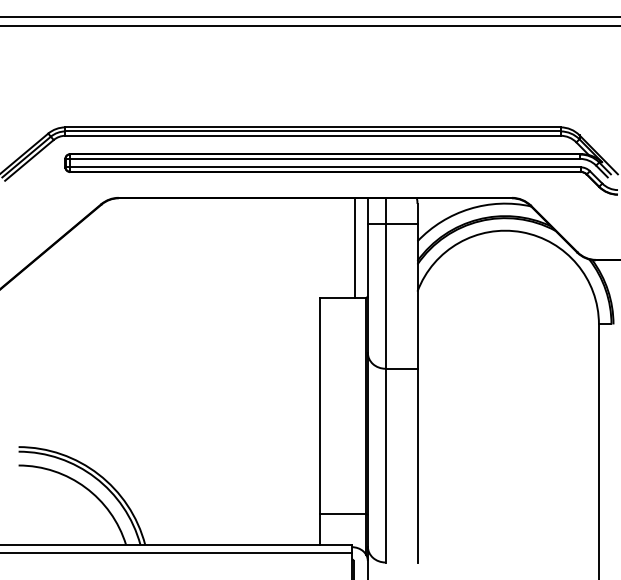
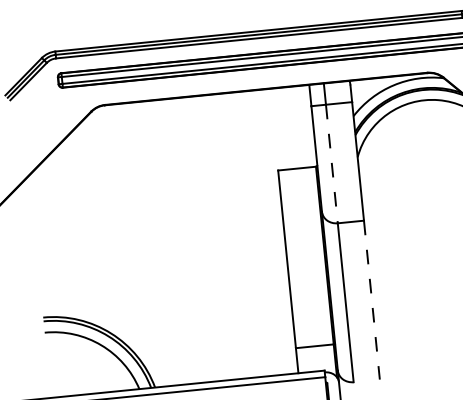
line: (355, 247) -> (303, 126), removed
line: (385, 297) -> (331, 164), solid -> dashed
line: (417, 465) -> (371, 300), solid -> dashed

